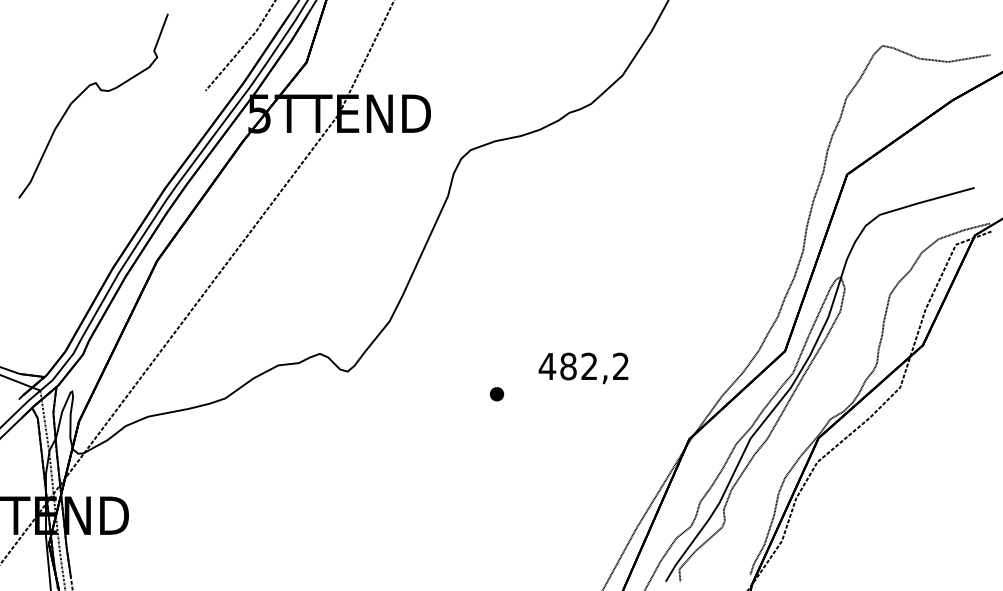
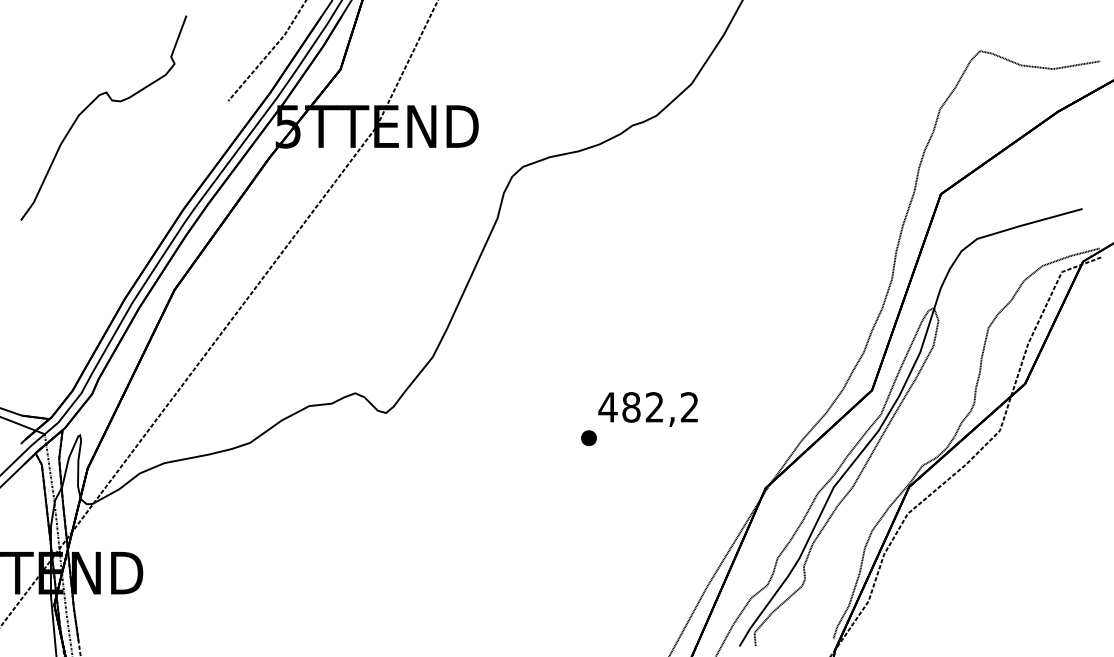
part: (496, 394) -> (588, 438), moved

